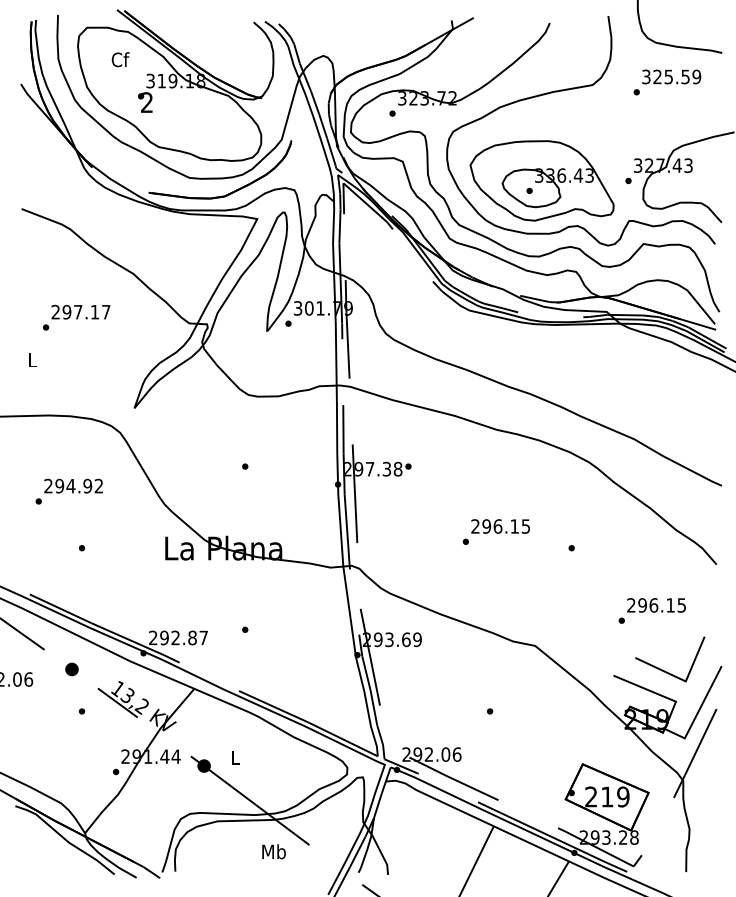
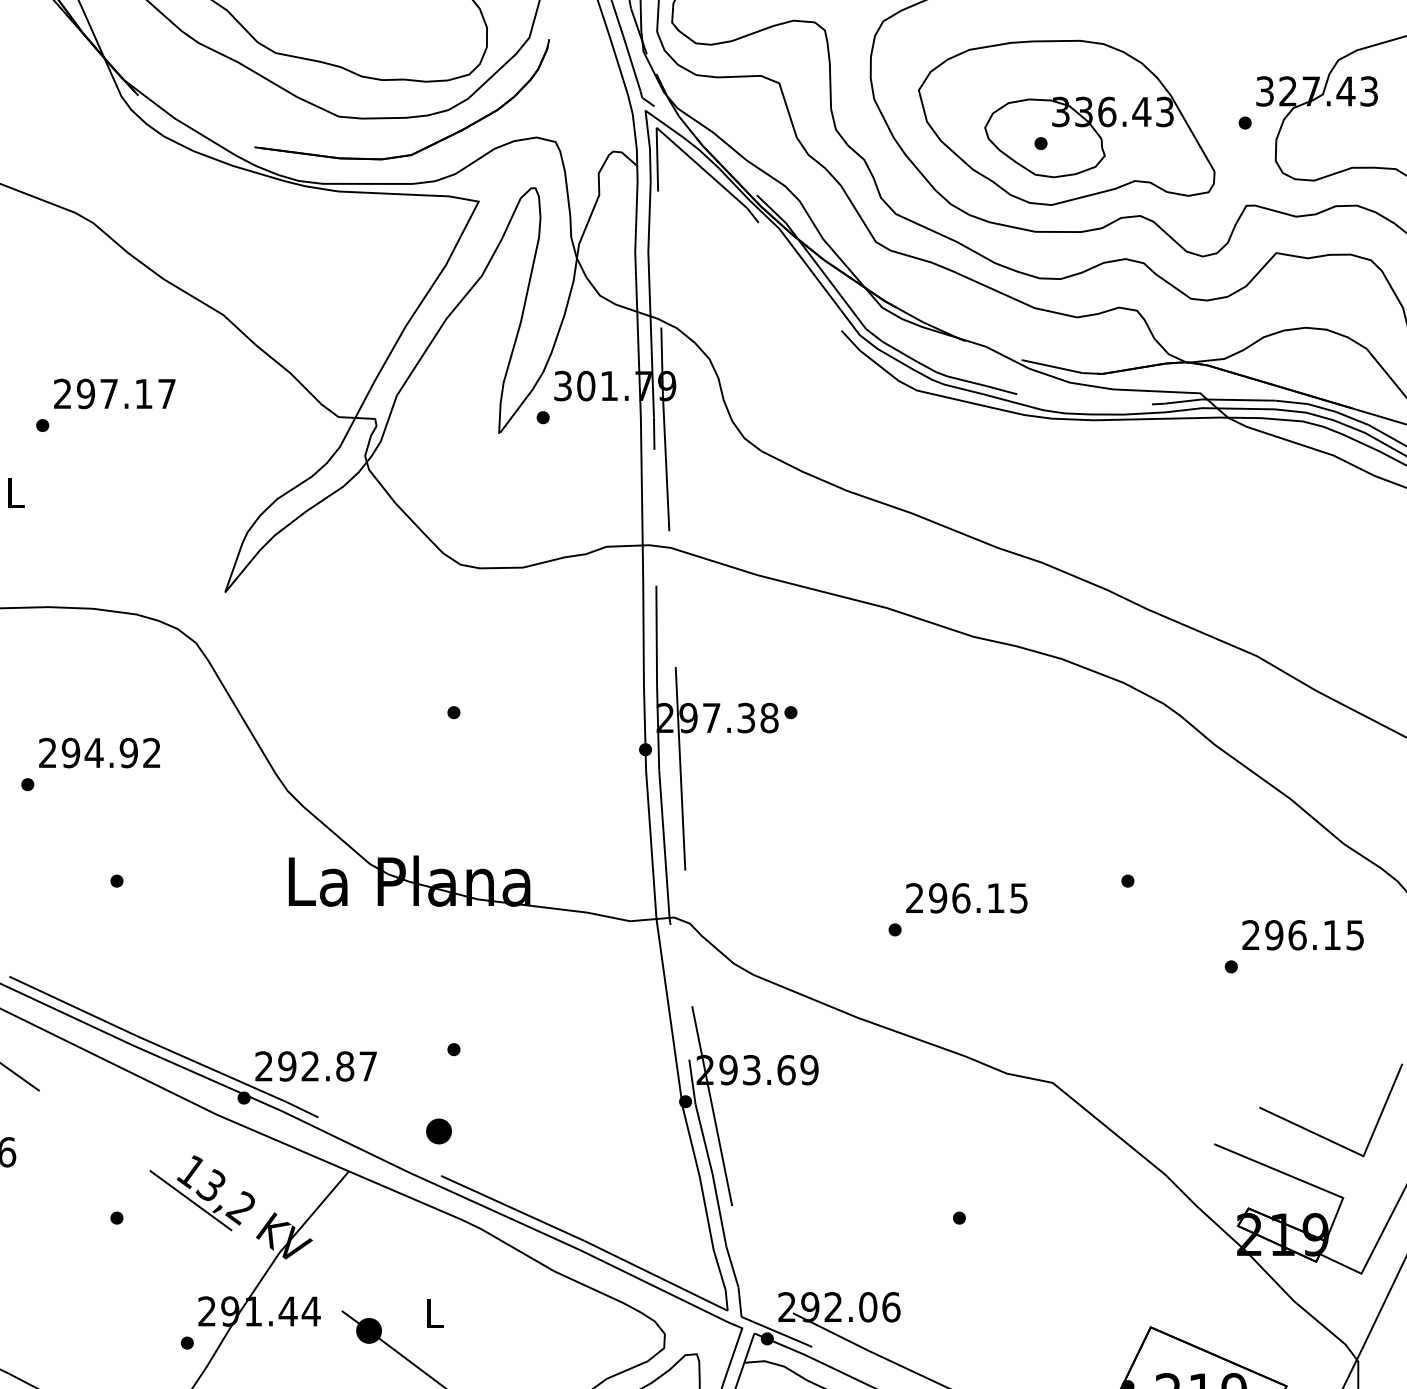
text: (495, 531) -> (956, 908), moved
text: (651, 610) -> (1292, 945), moved
part: (71, 669) -> (437, 1131), moved

